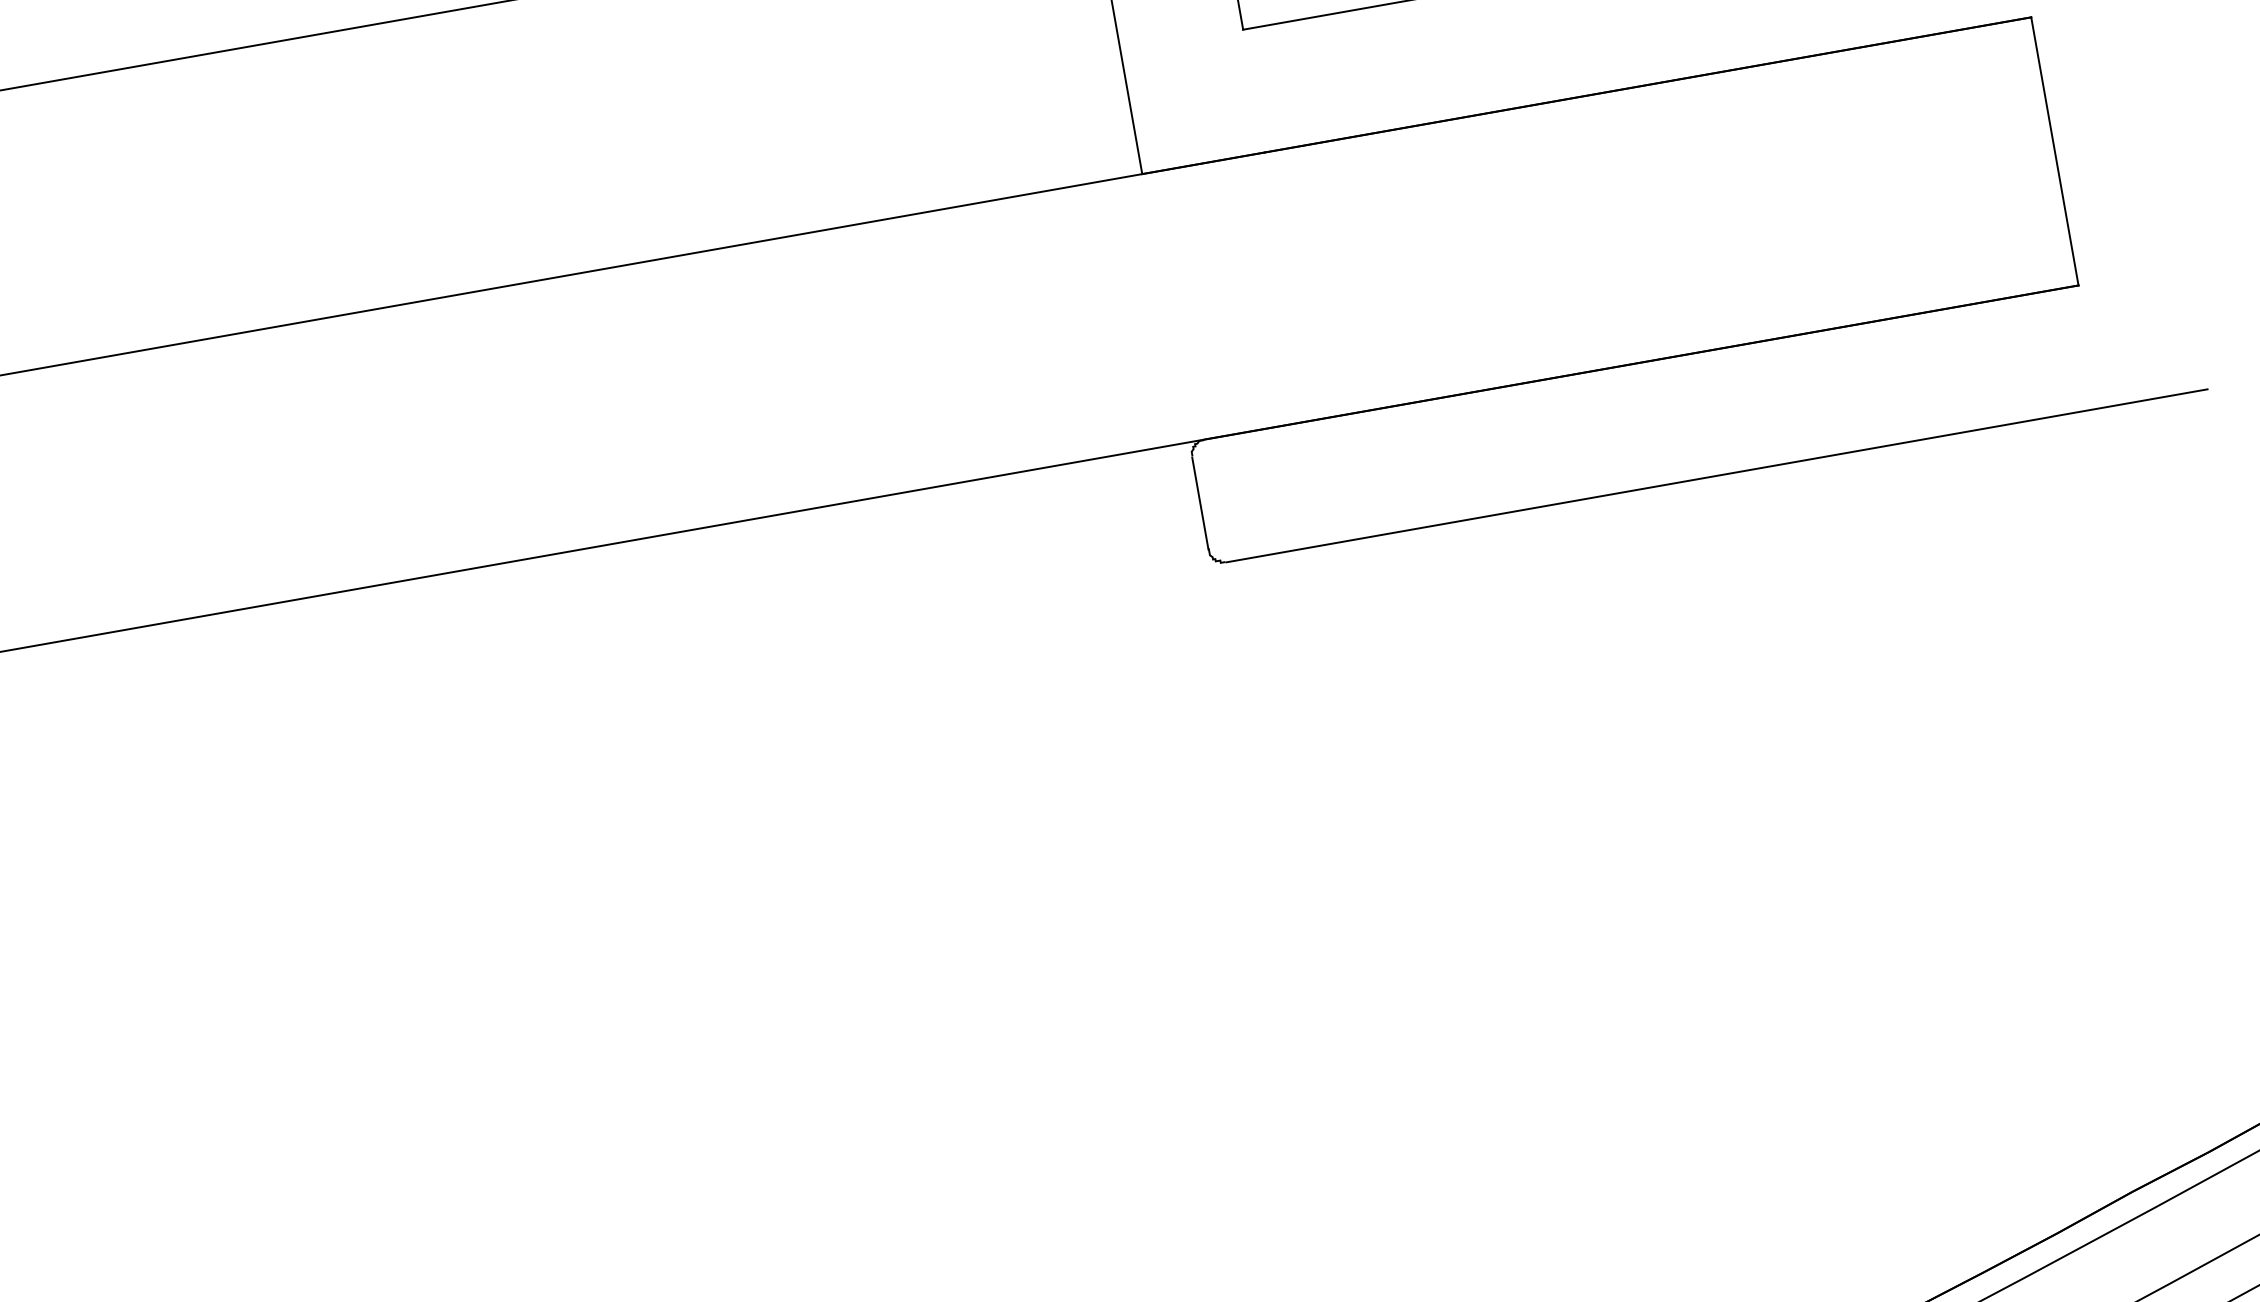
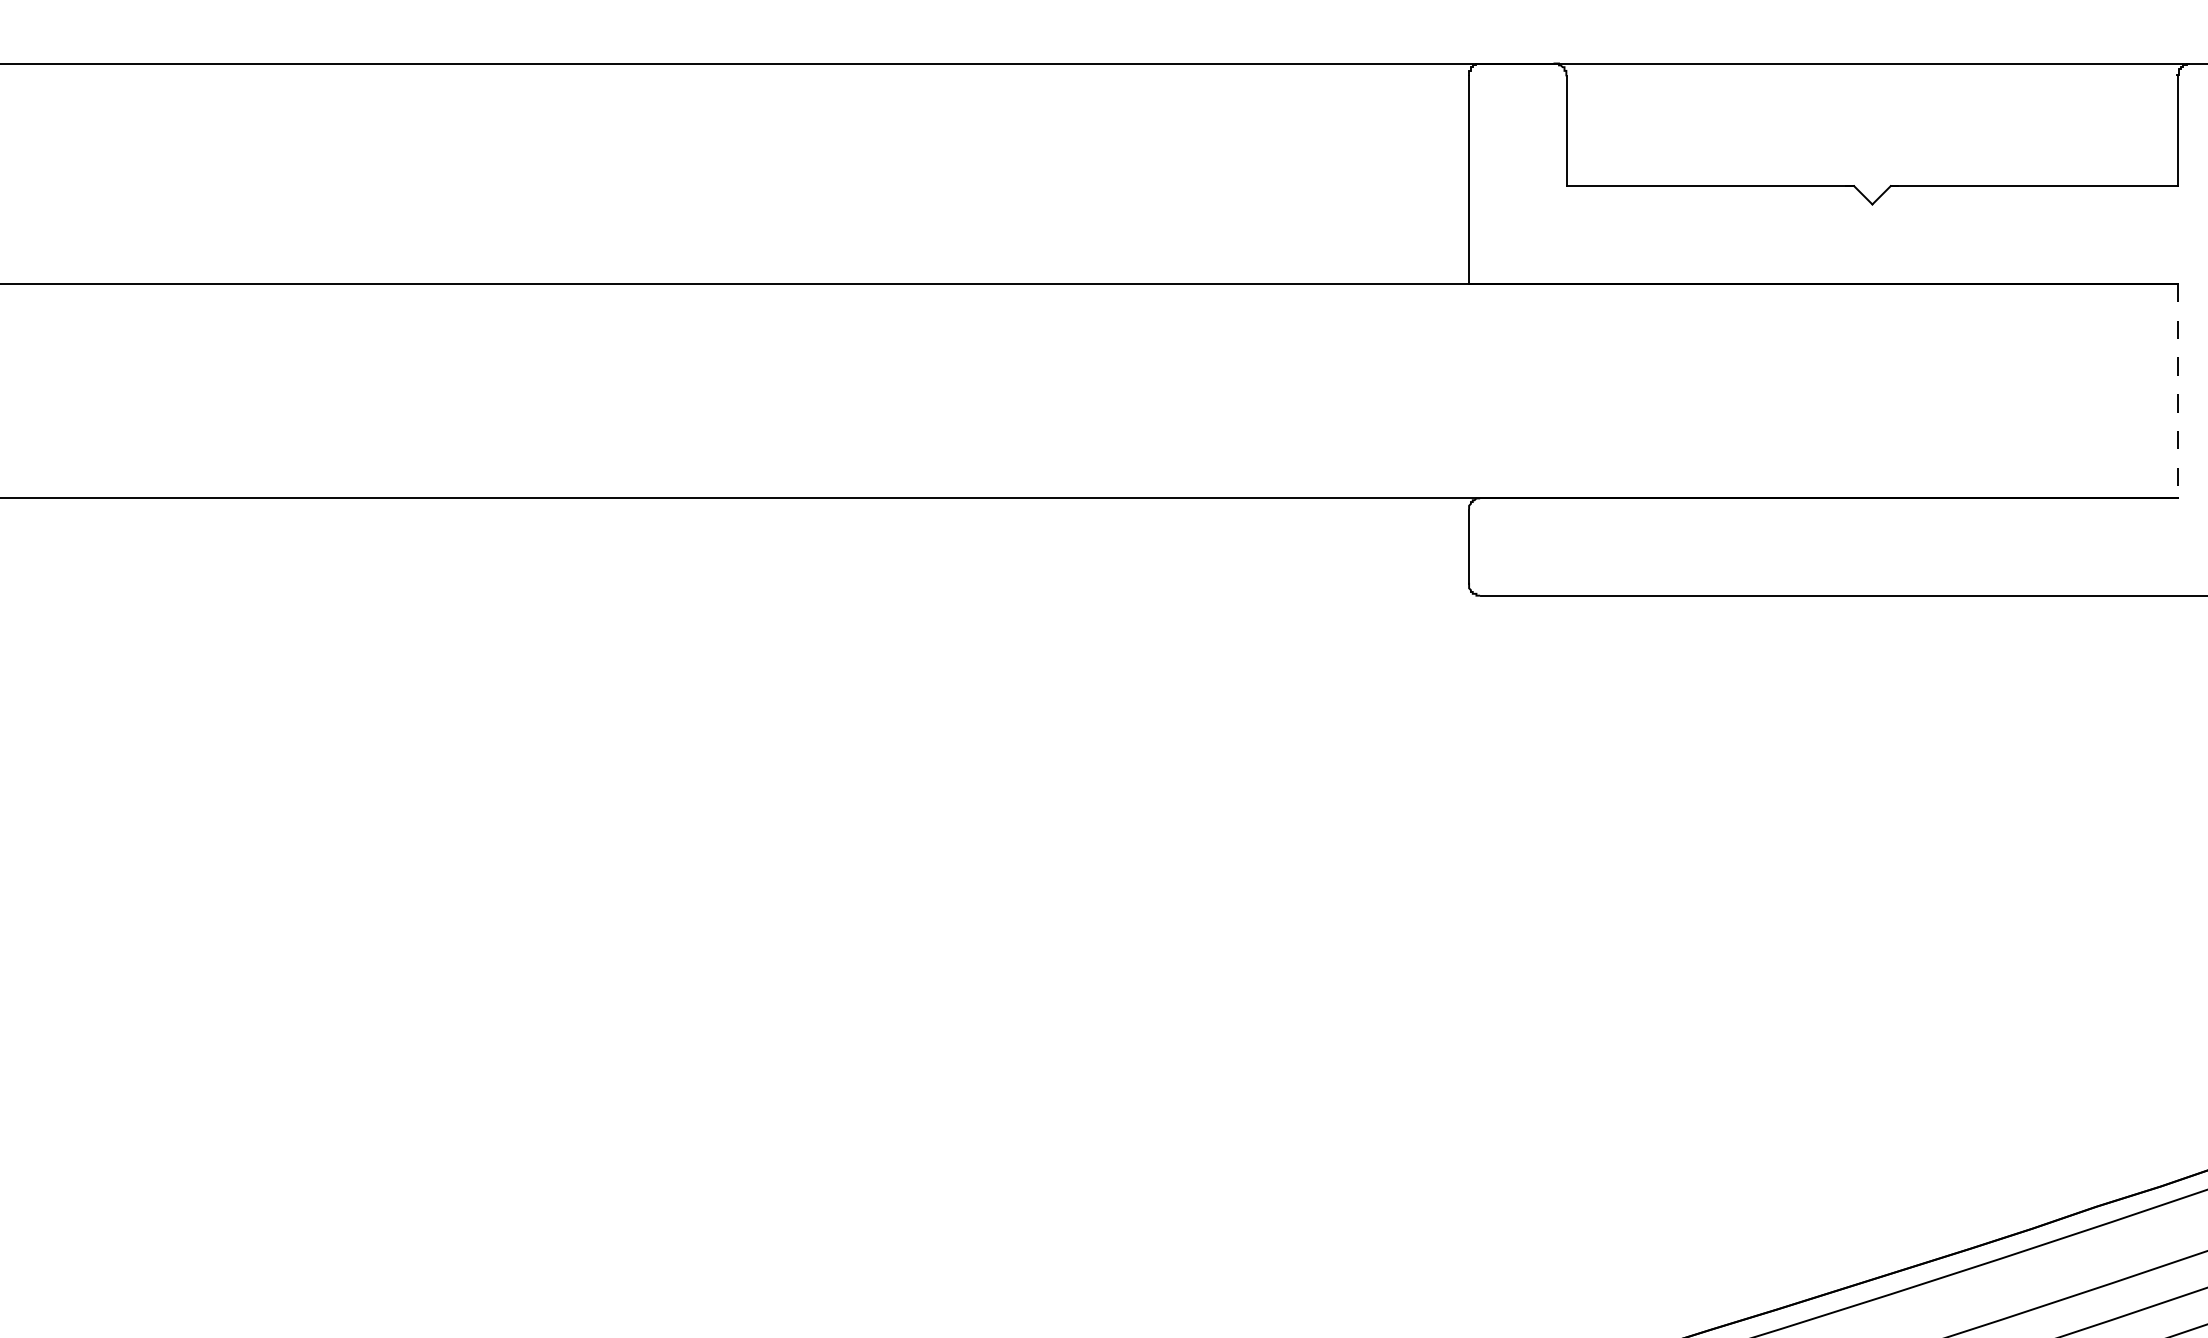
line: (2055, 151) -> (2178, 391), solid -> dashed

